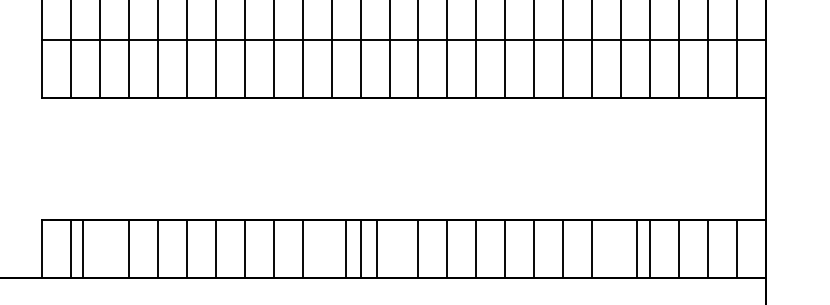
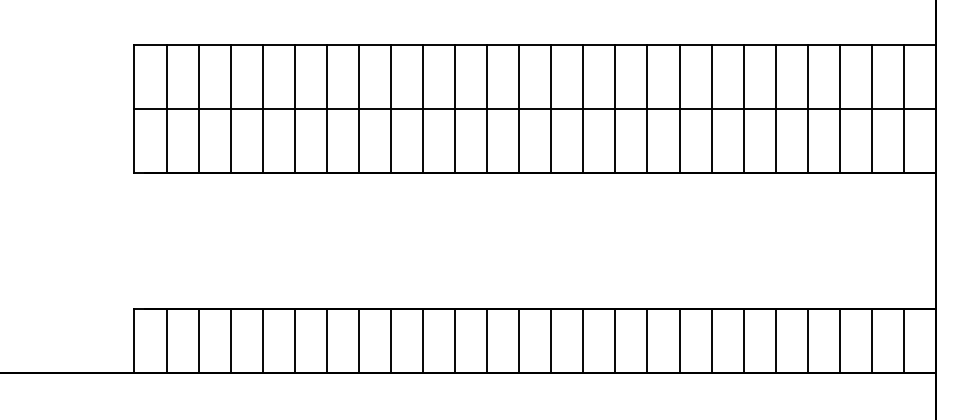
line: (83, 249) -> (198, 341), moved
line: (346, 249) -> (455, 341), moved
line: (377, 249) -> (519, 341), moved
line: (636, 249) -> (775, 341), moved

